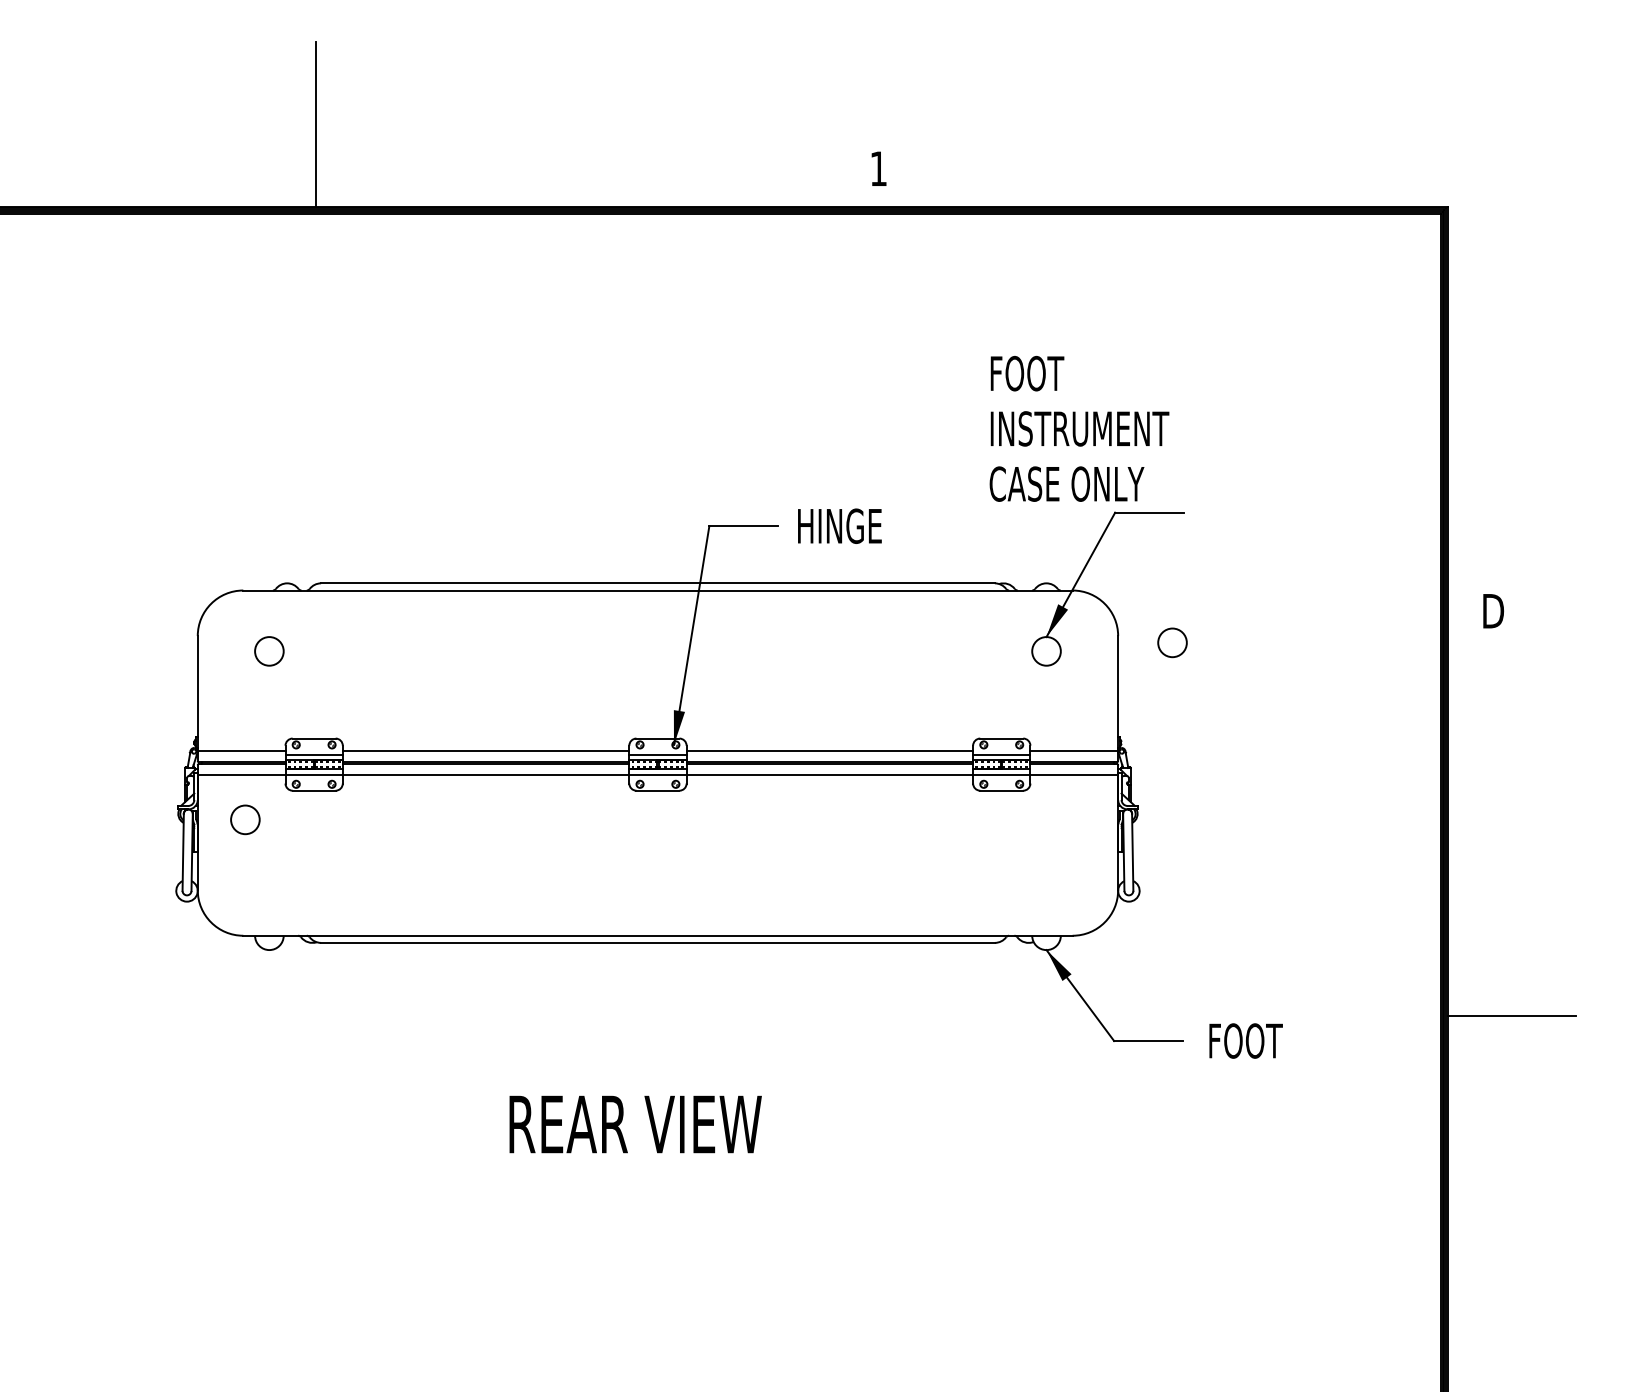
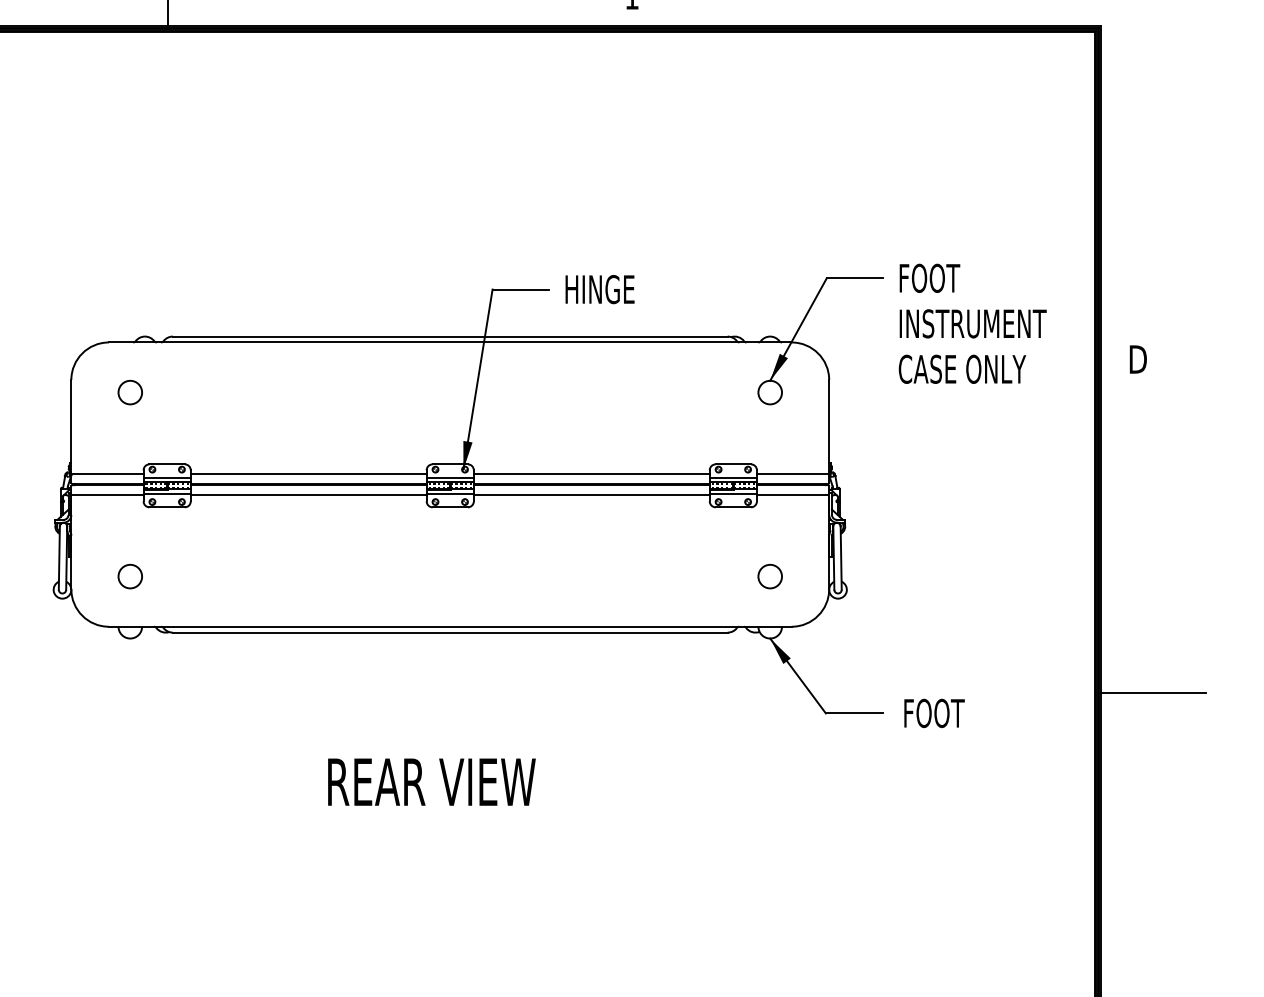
text: (1079, 428) -> (972, 323), moved
circle: (1172, 642) -> (770, 576), moved
circle: (245, 819) -> (130, 576), moved

